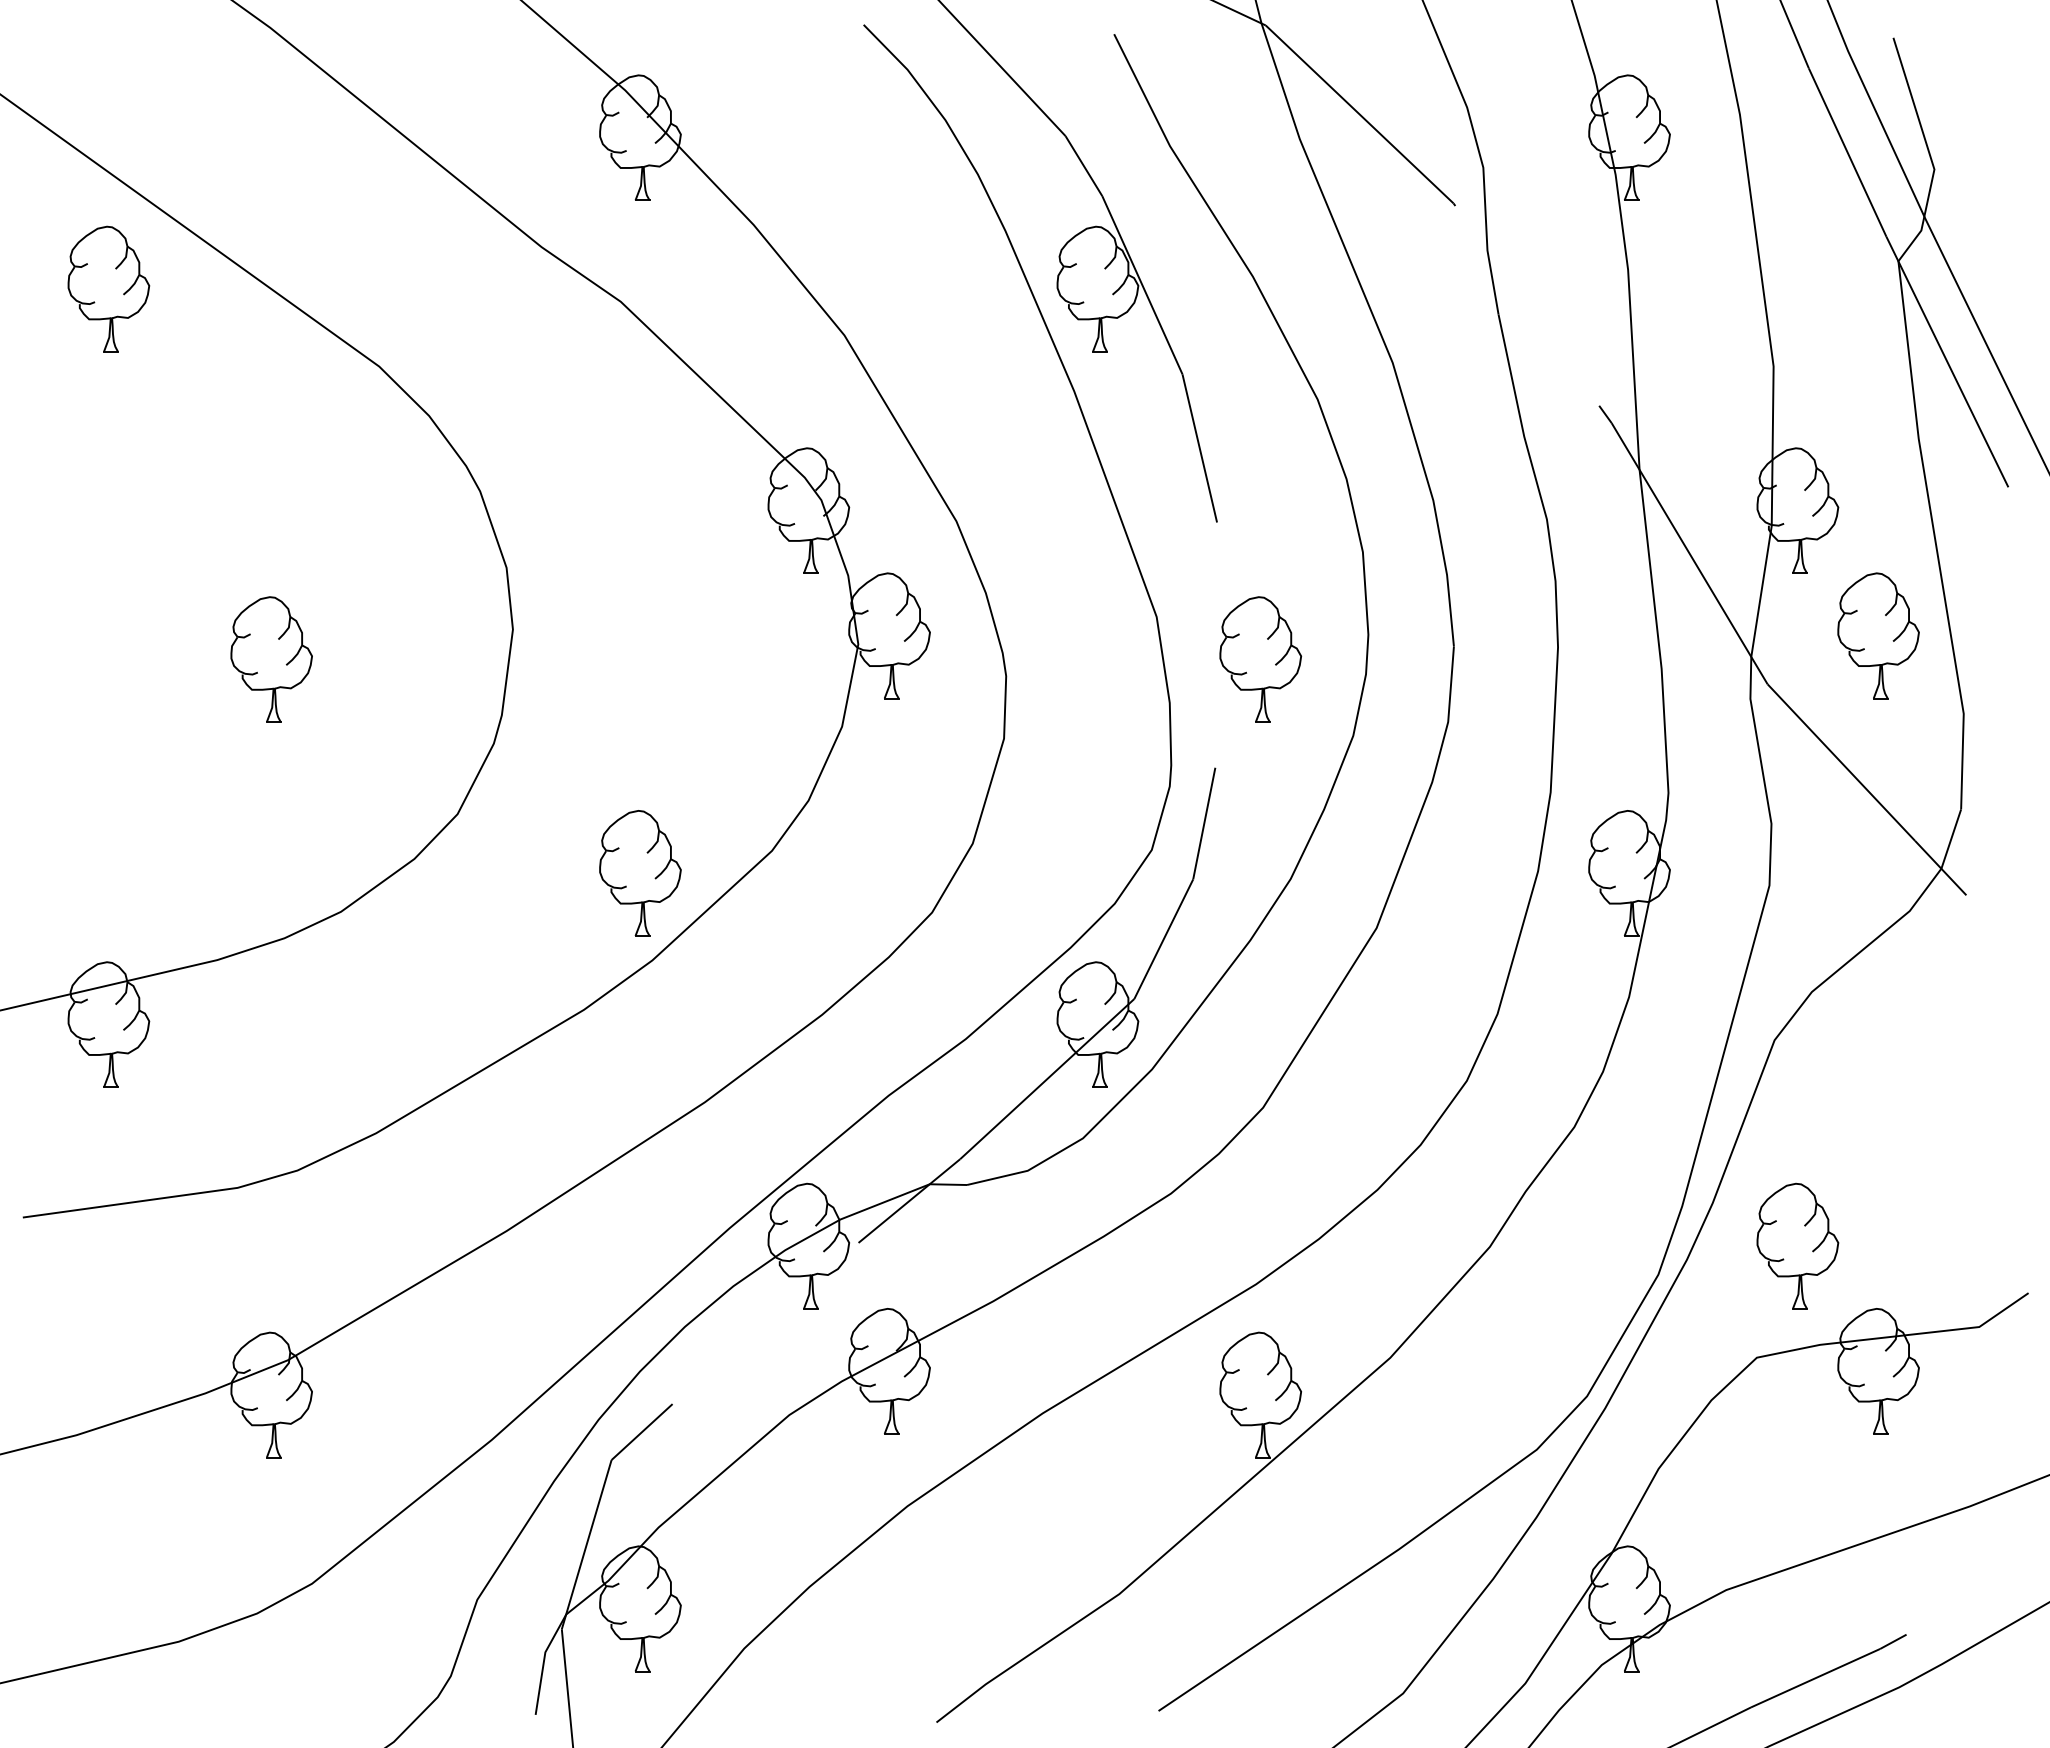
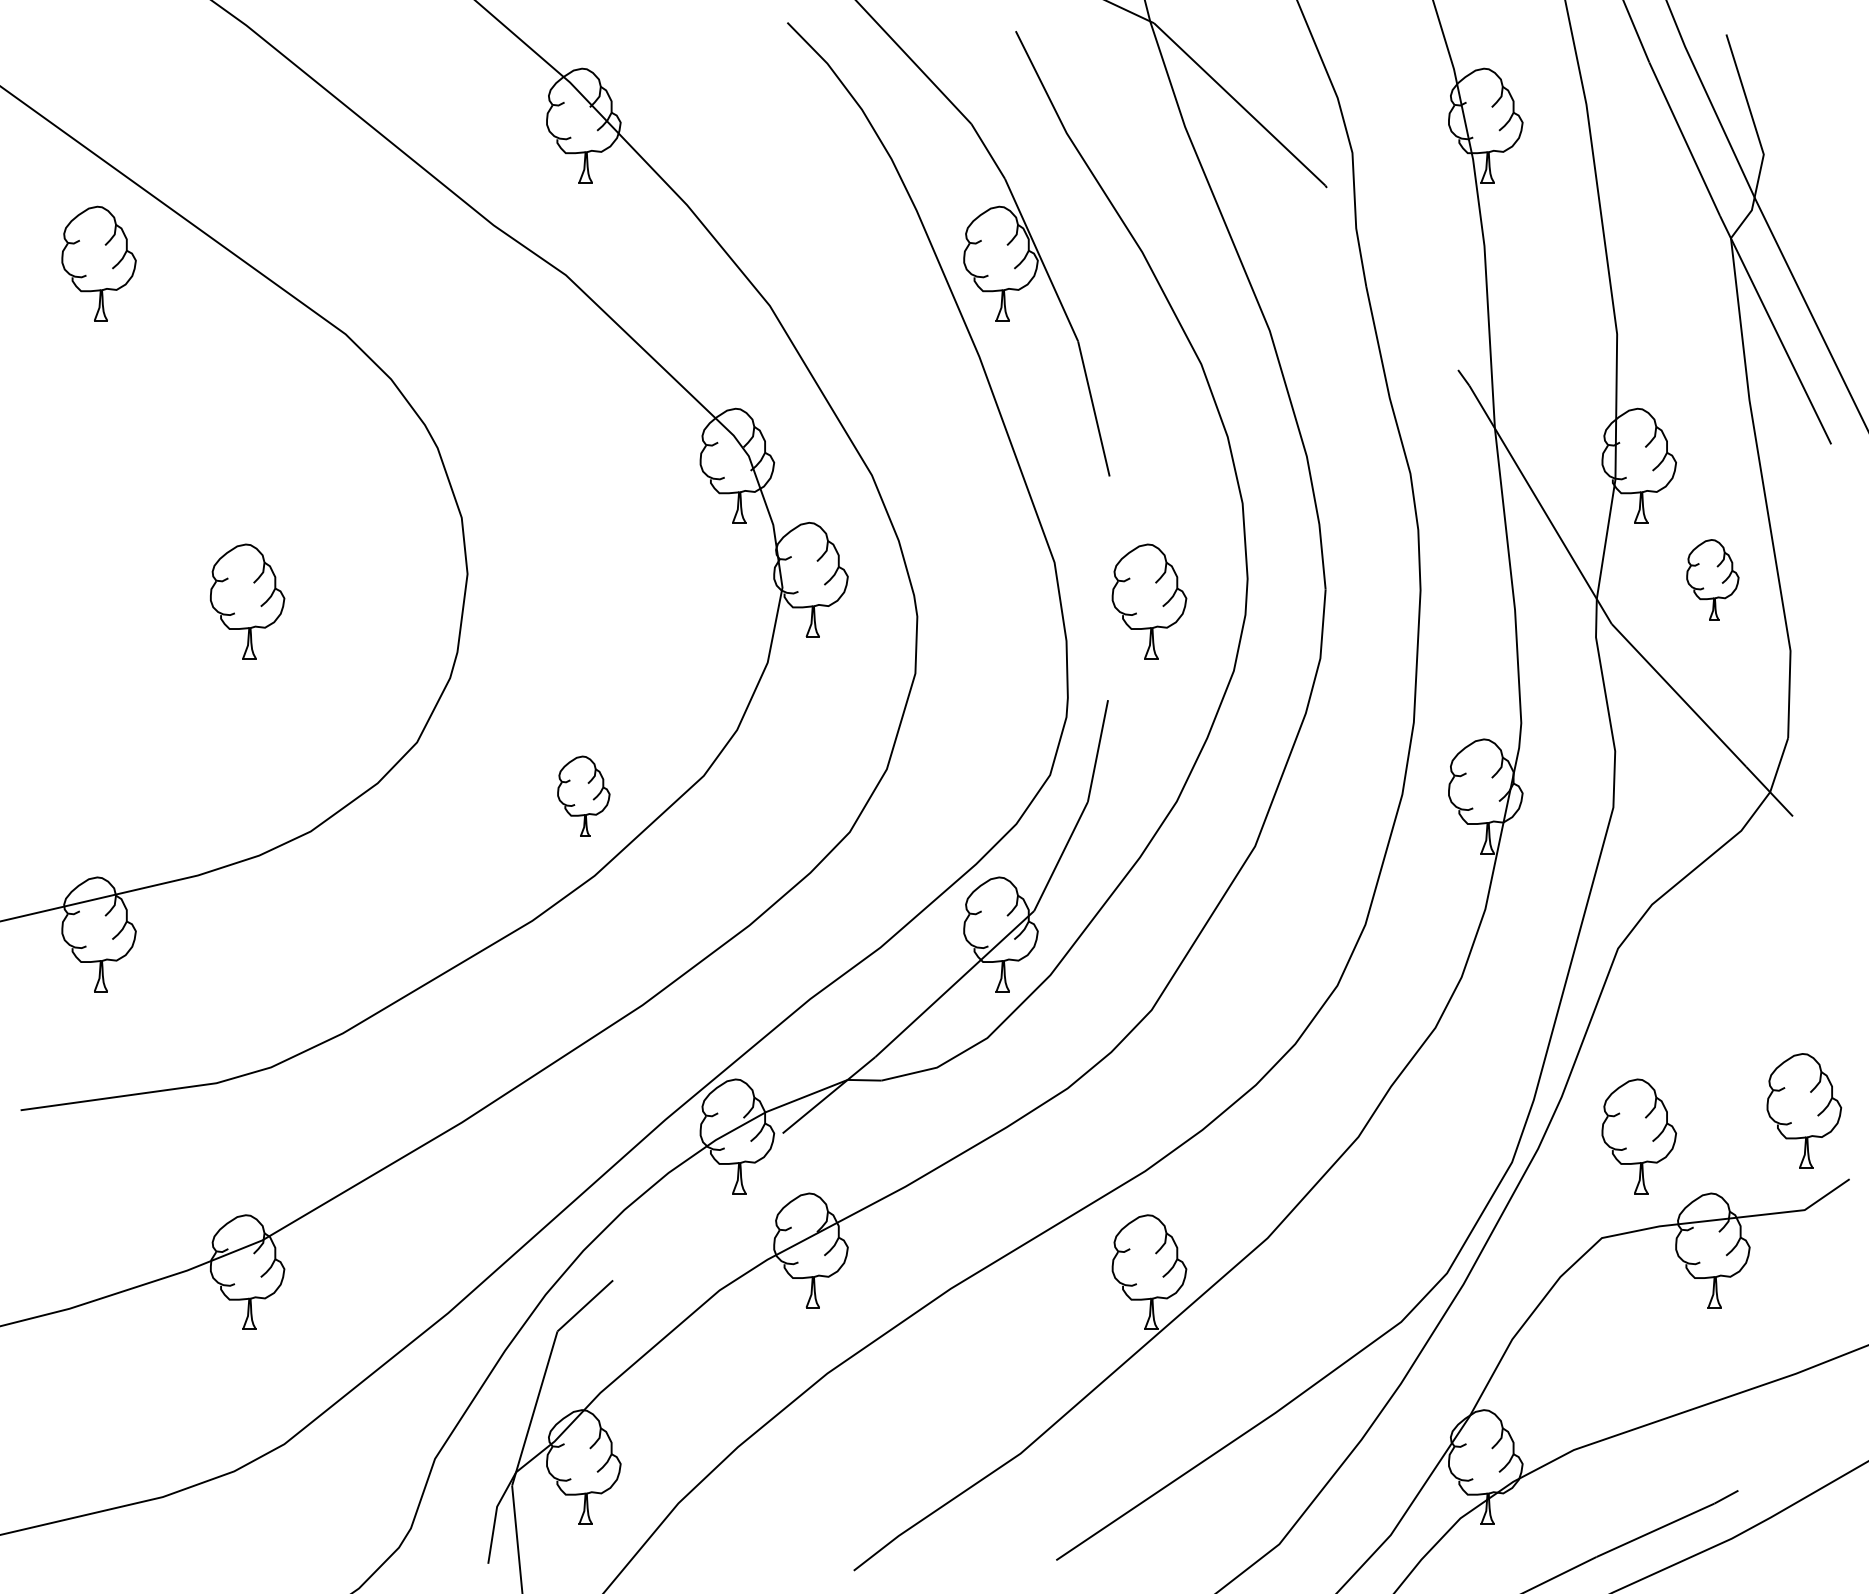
part: (1878, 635) -> (1712, 579), size x0.7
part: (640, 873) -> (583, 796), size x0.7
part: (1978, 1217) -> (1803, 1110), added

